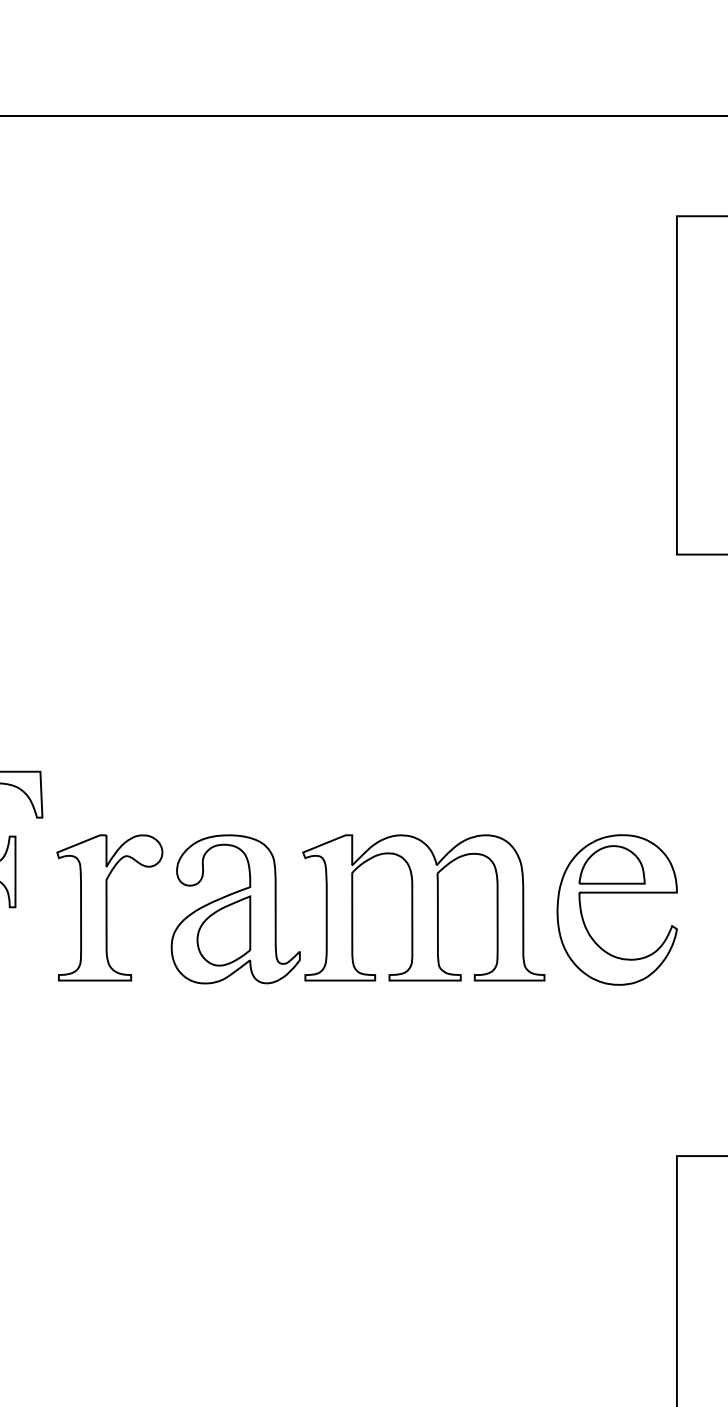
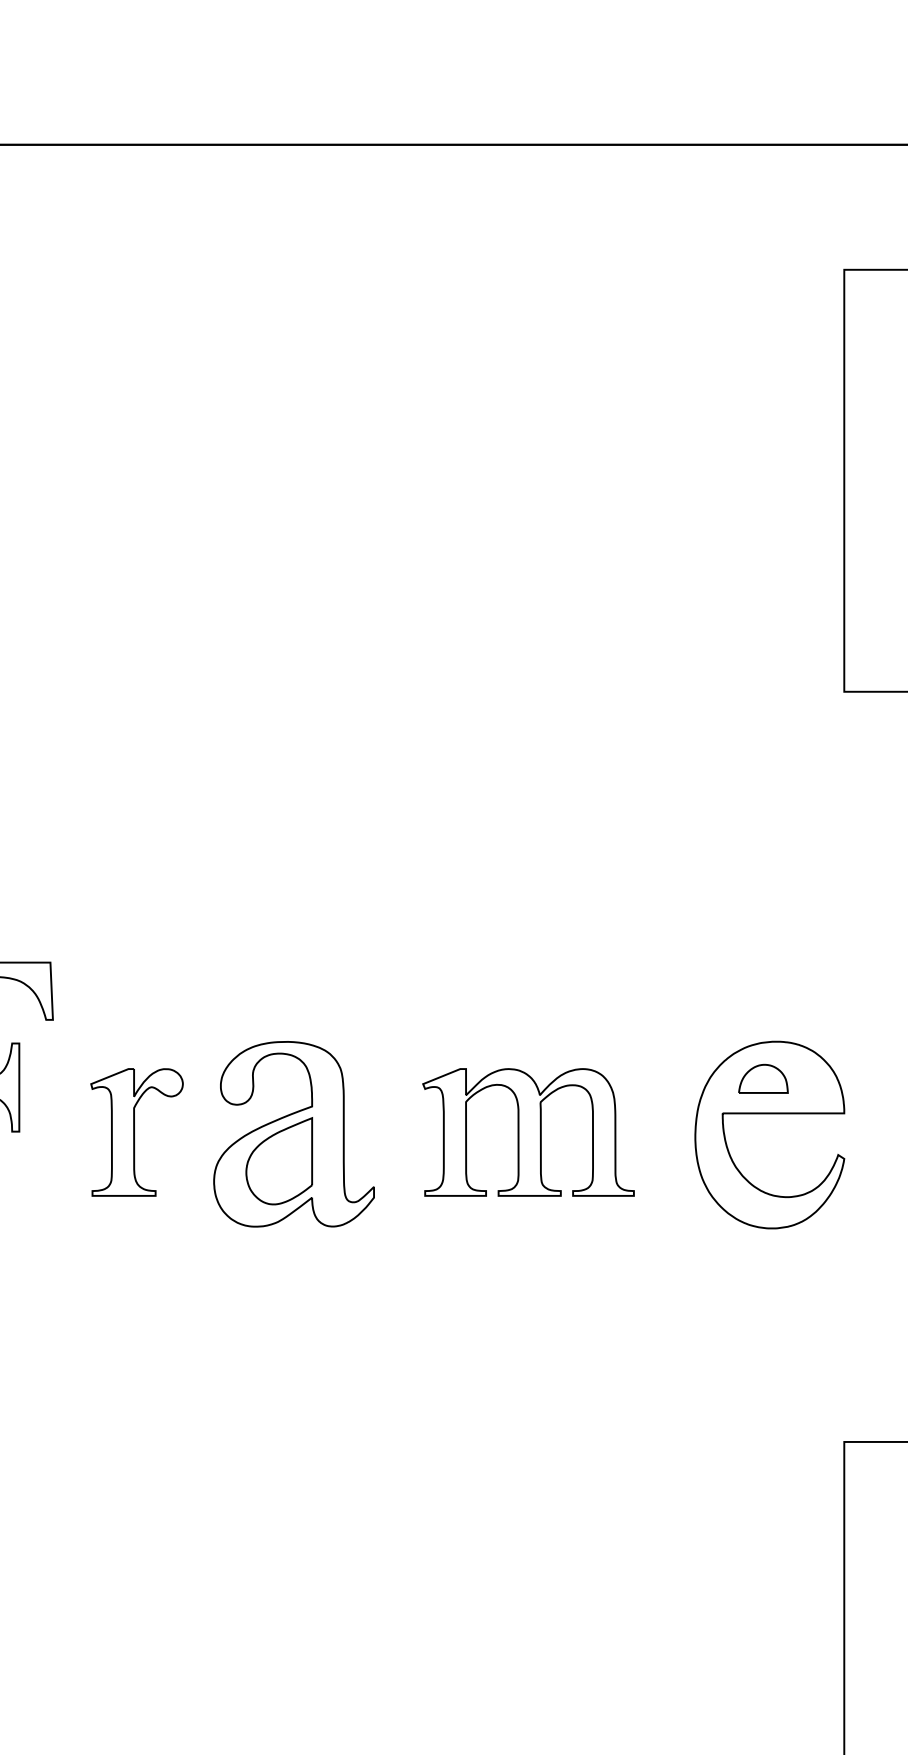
part: (612, 864) -> (763, 1078), size x0.6
part: (109, 907) -> (136, 1132), size x0.7
part: (423, 907) -> (528, 1132), size x0.7

